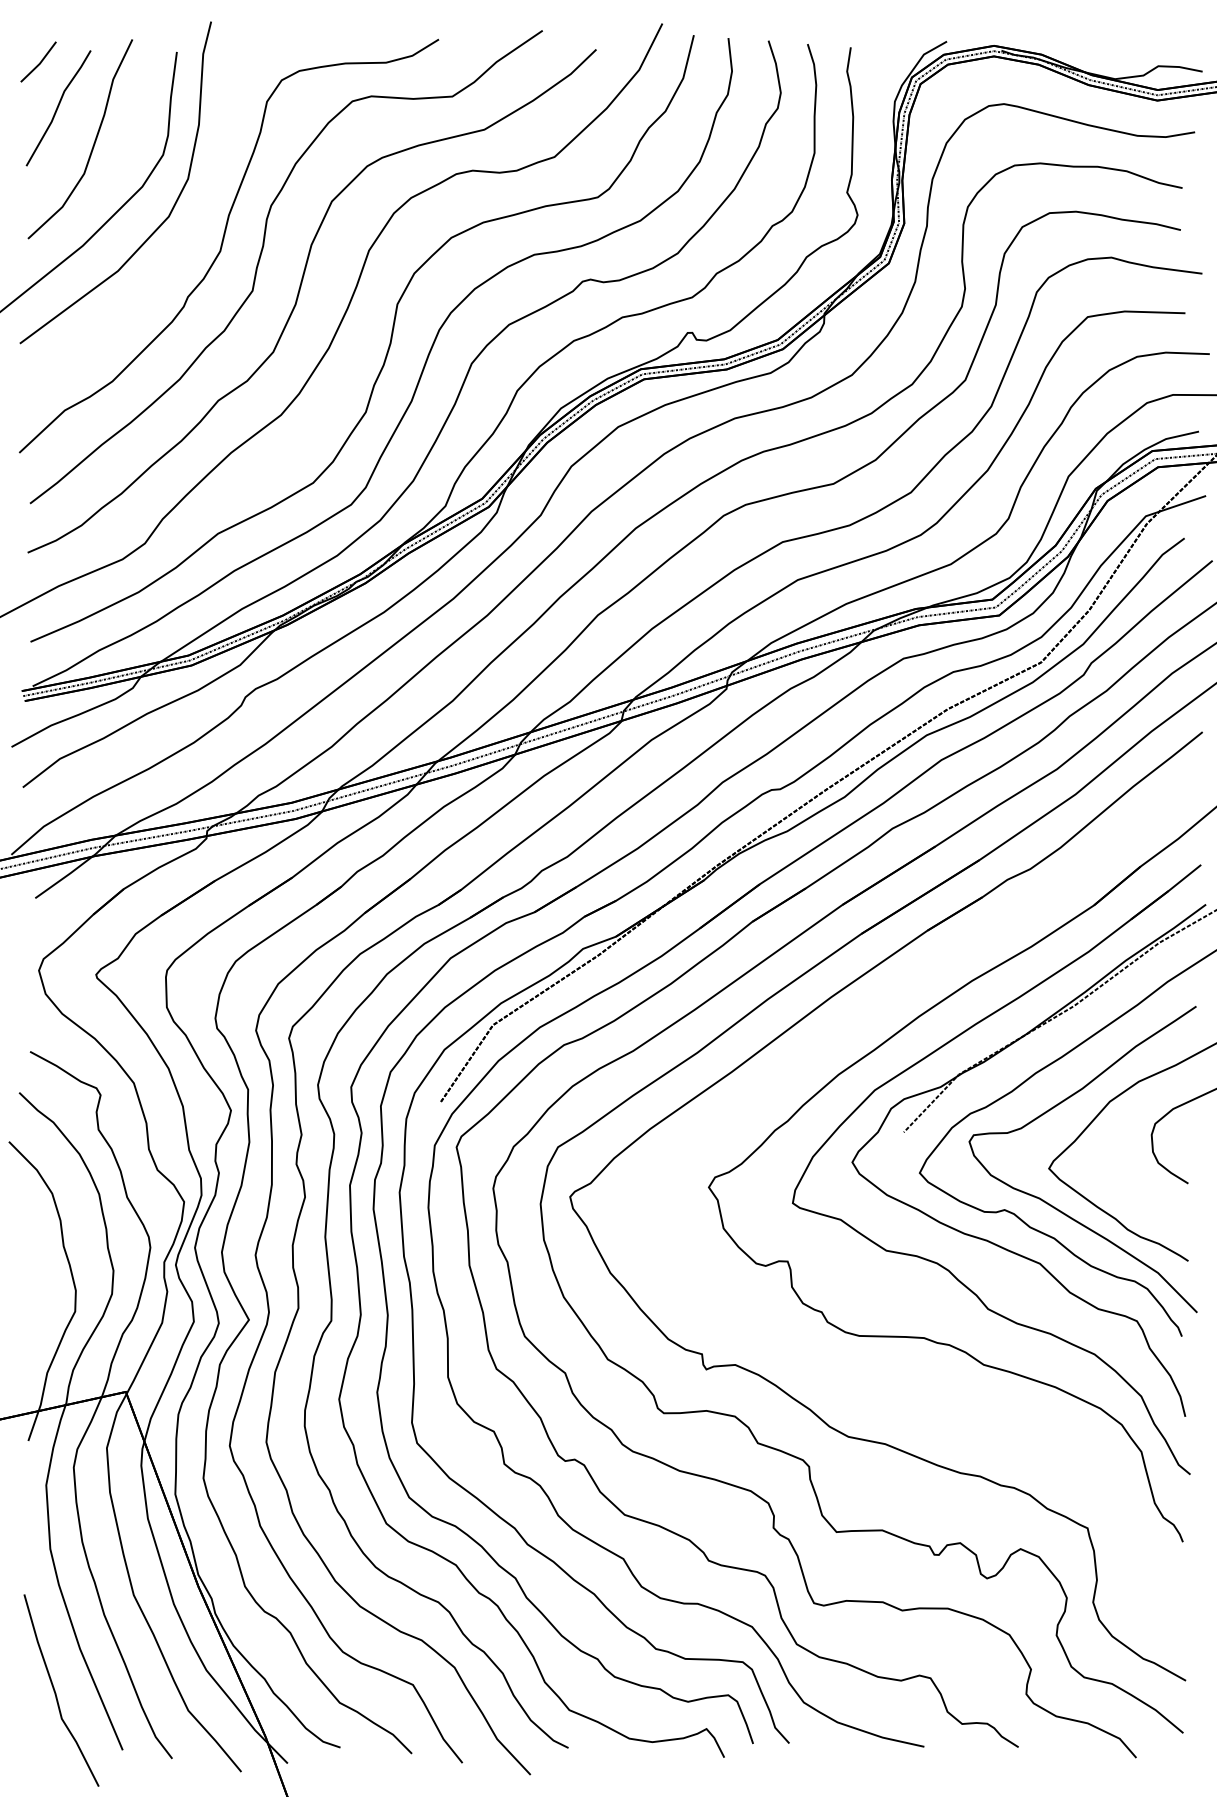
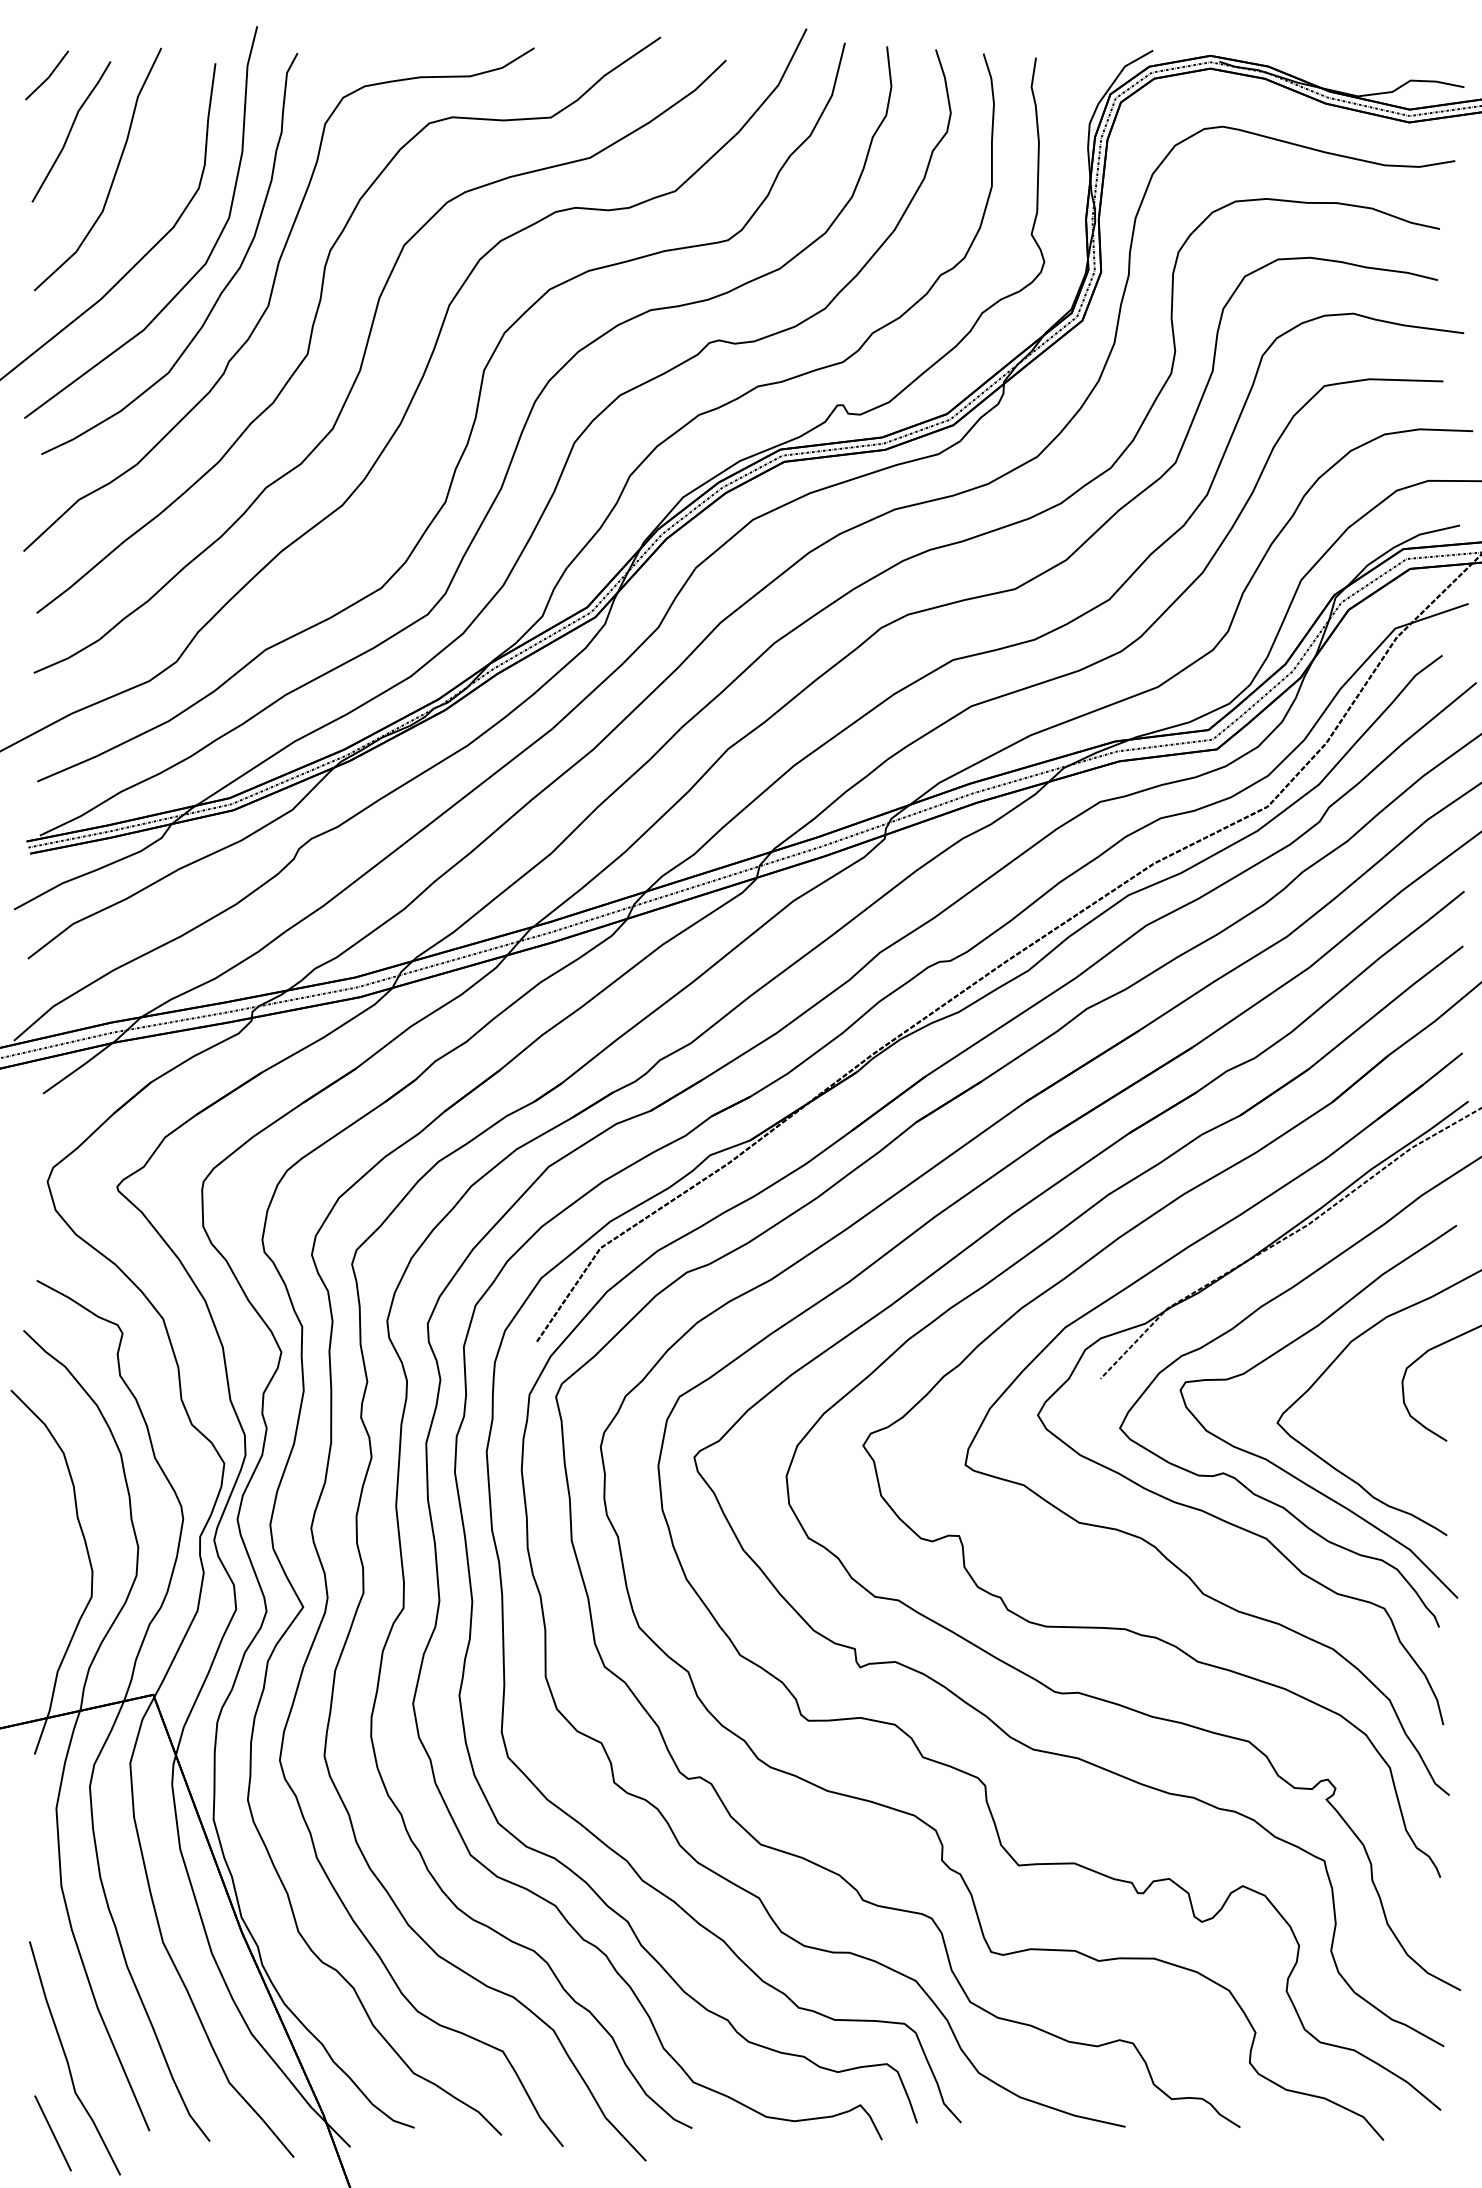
part: (180, 240) -> (219, 292), added
part: (838, 1371) -> (1021, 1669), added
line: (43, 1751) -> (53, 2132), added

